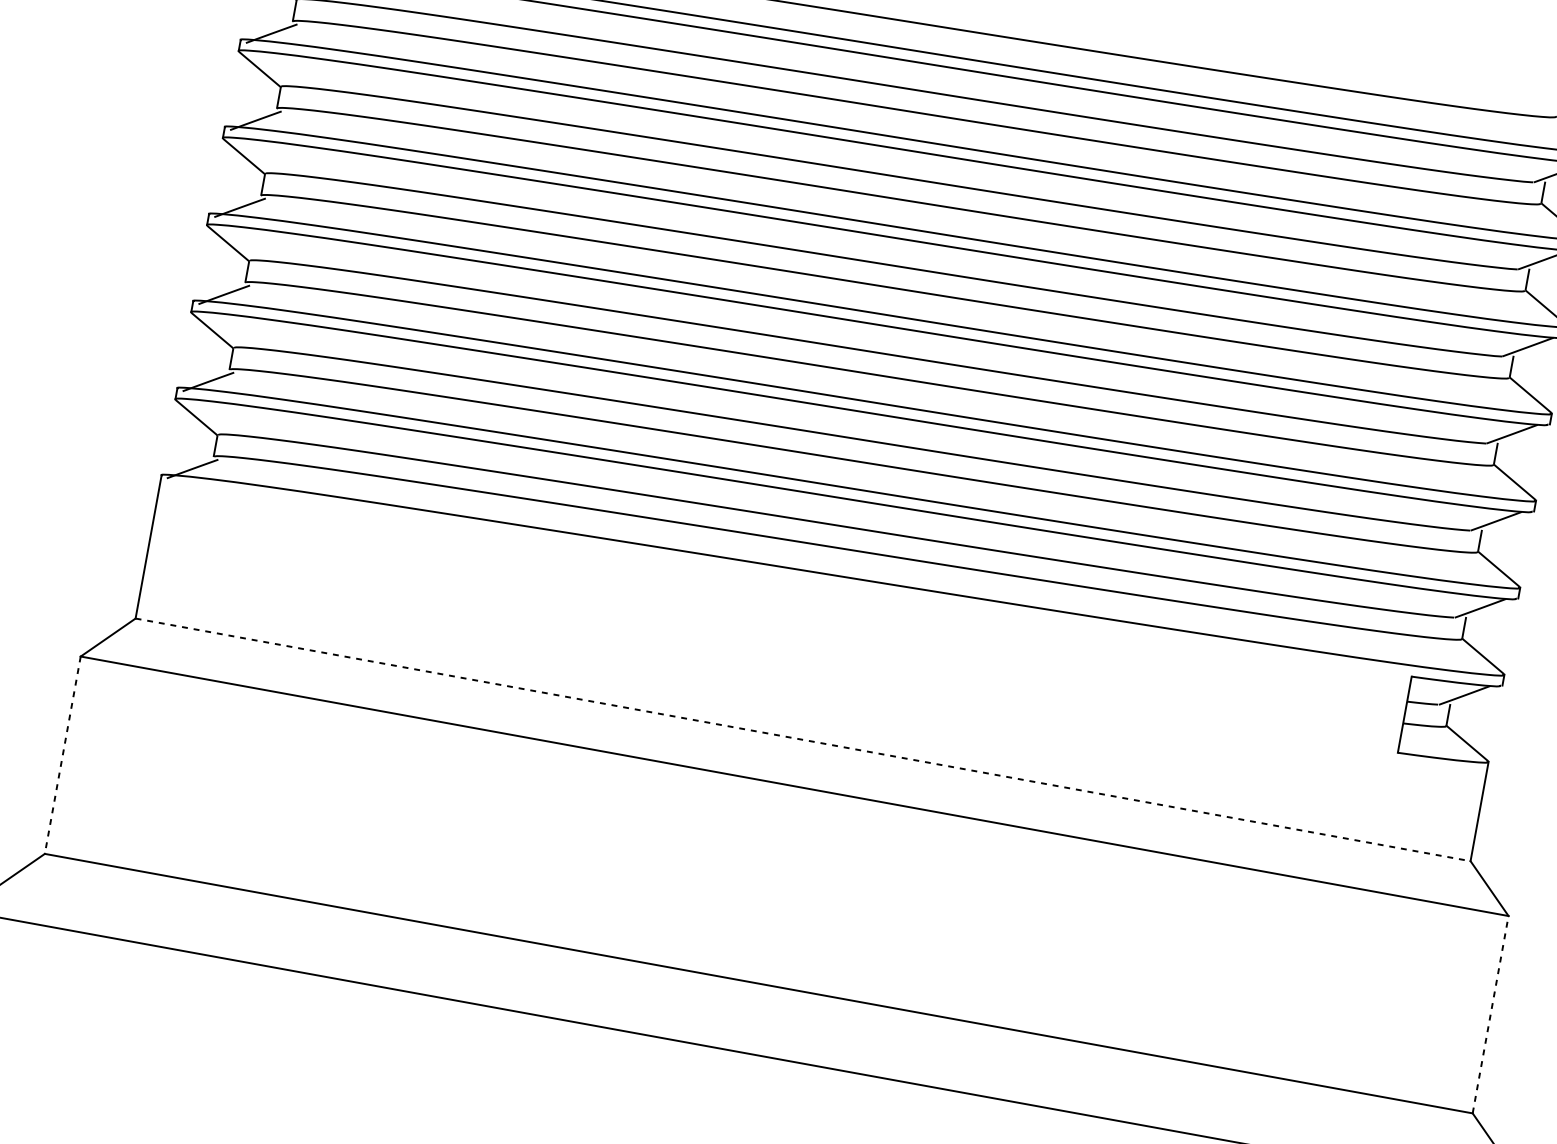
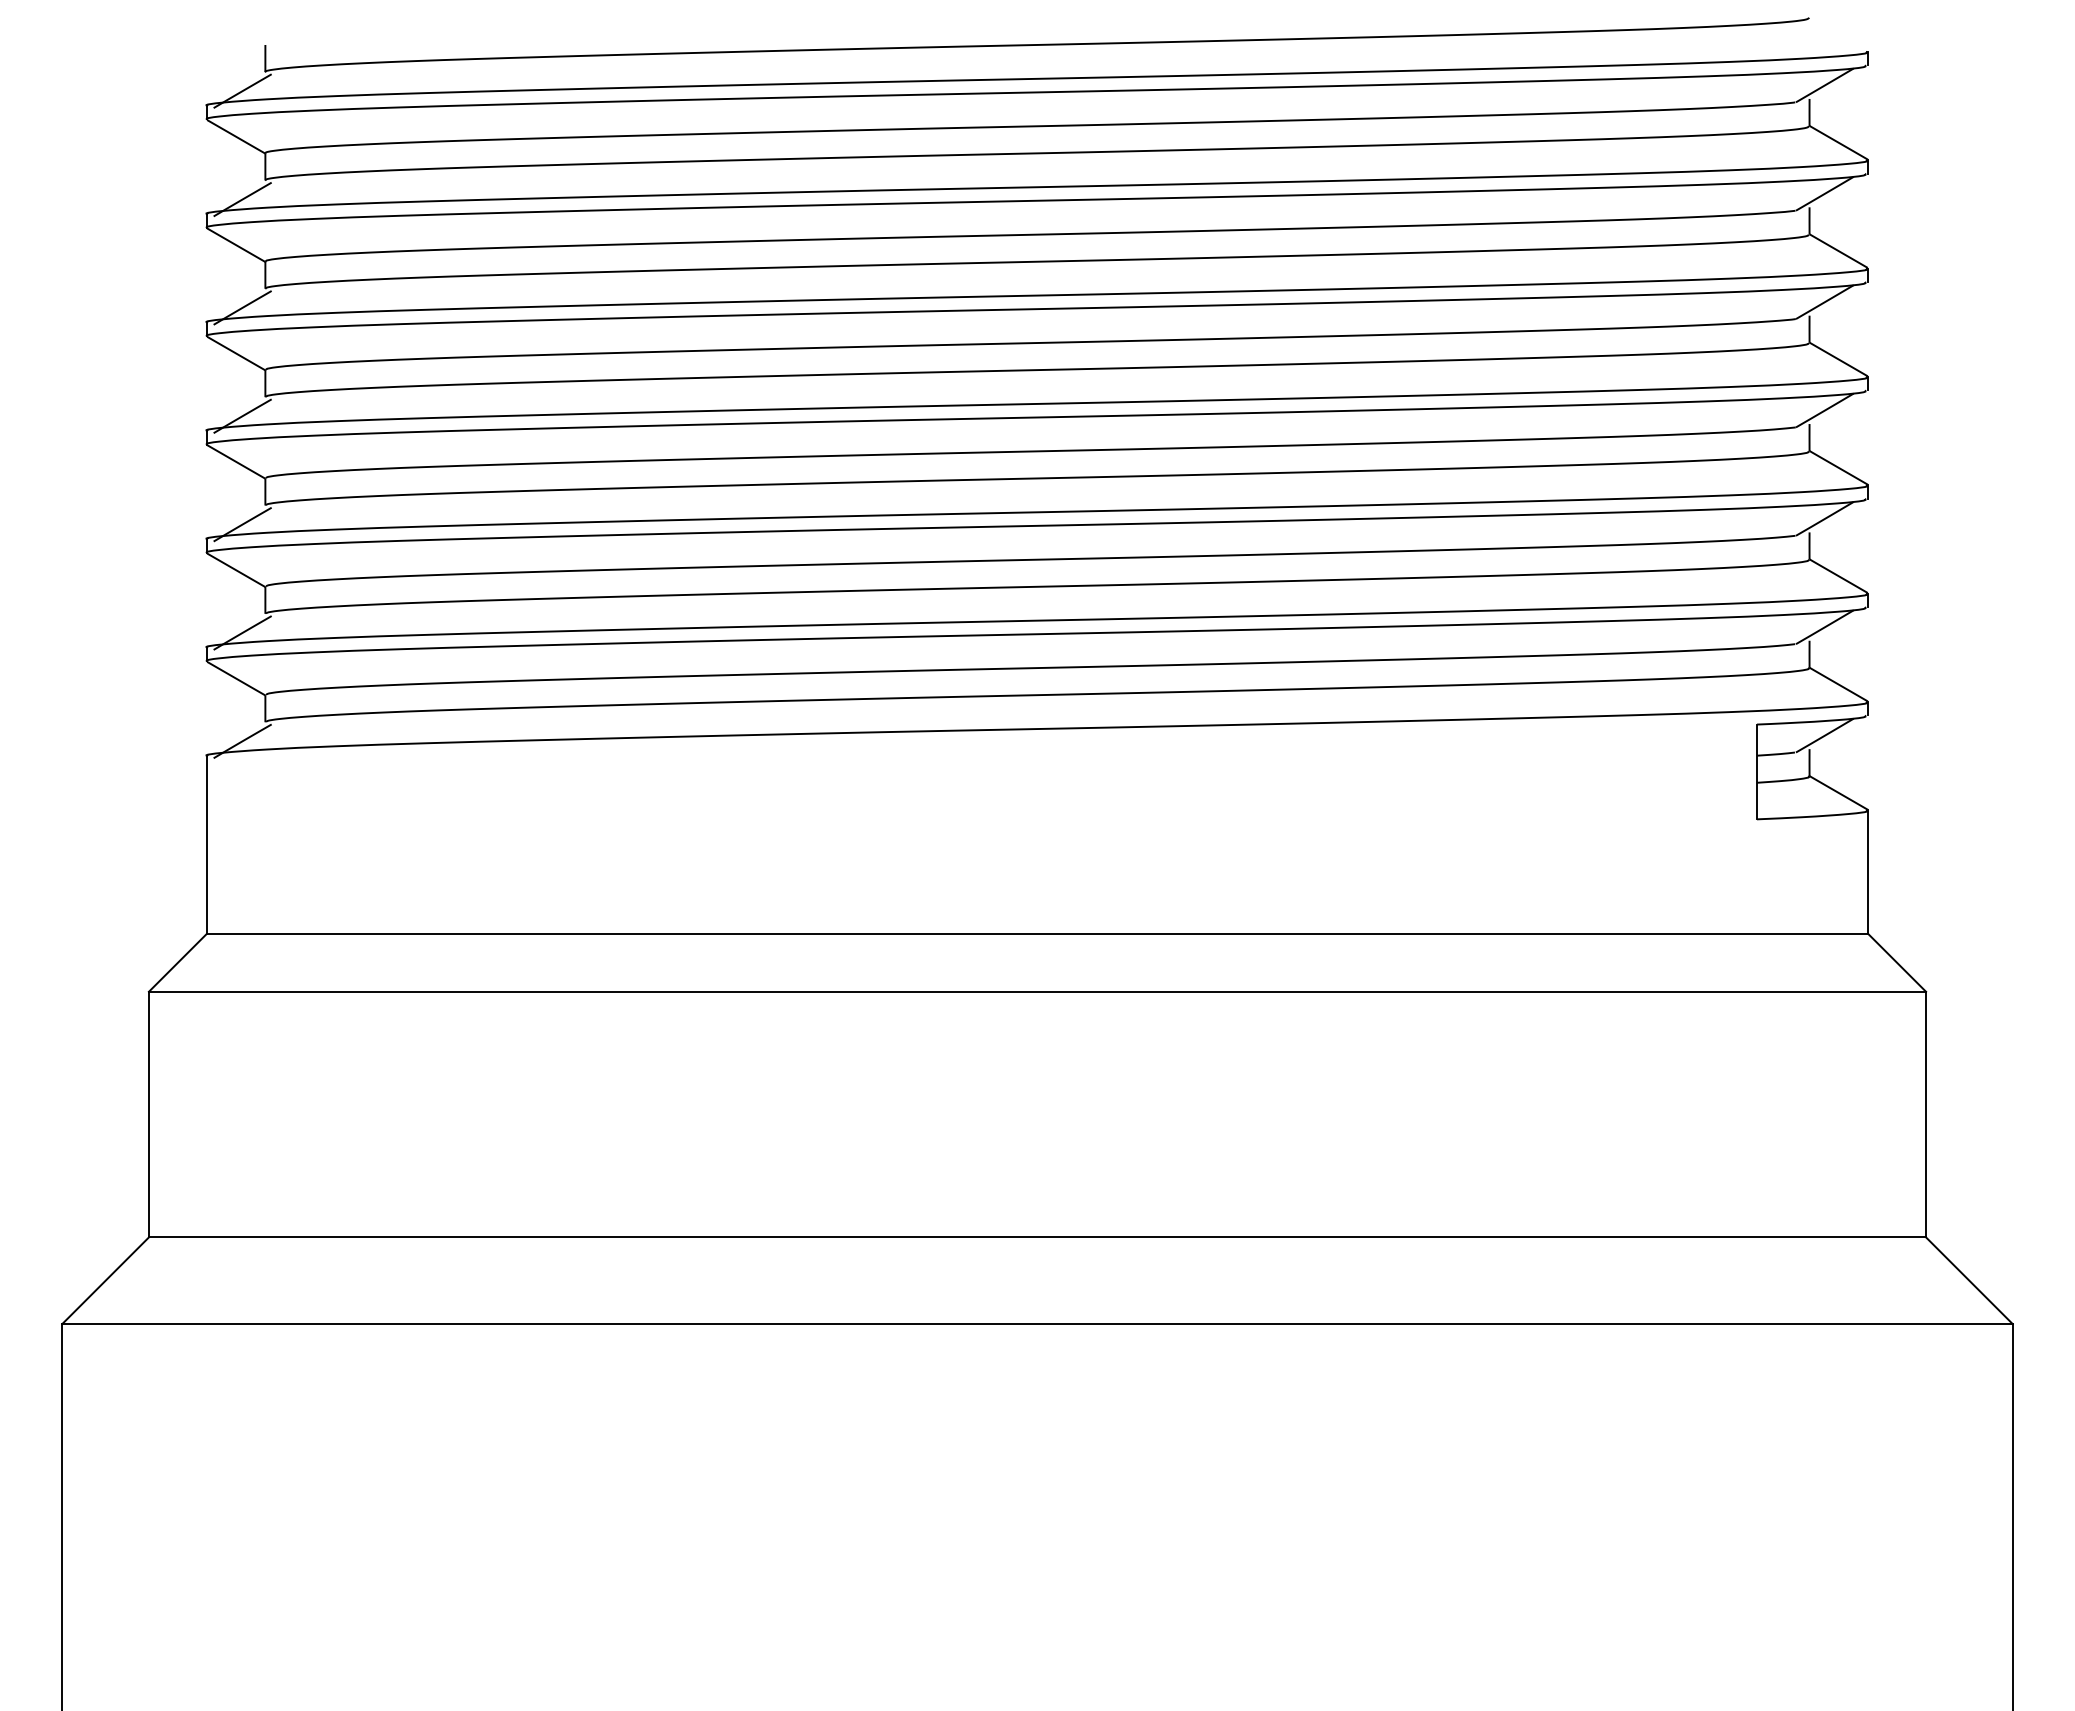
line: (803, 740) -> (1037, 934), dashed -> solid
line: (62, 755) -> (148, 1114), dashed -> solid
line: (1490, 1014) -> (1926, 1114), dashed -> solid

